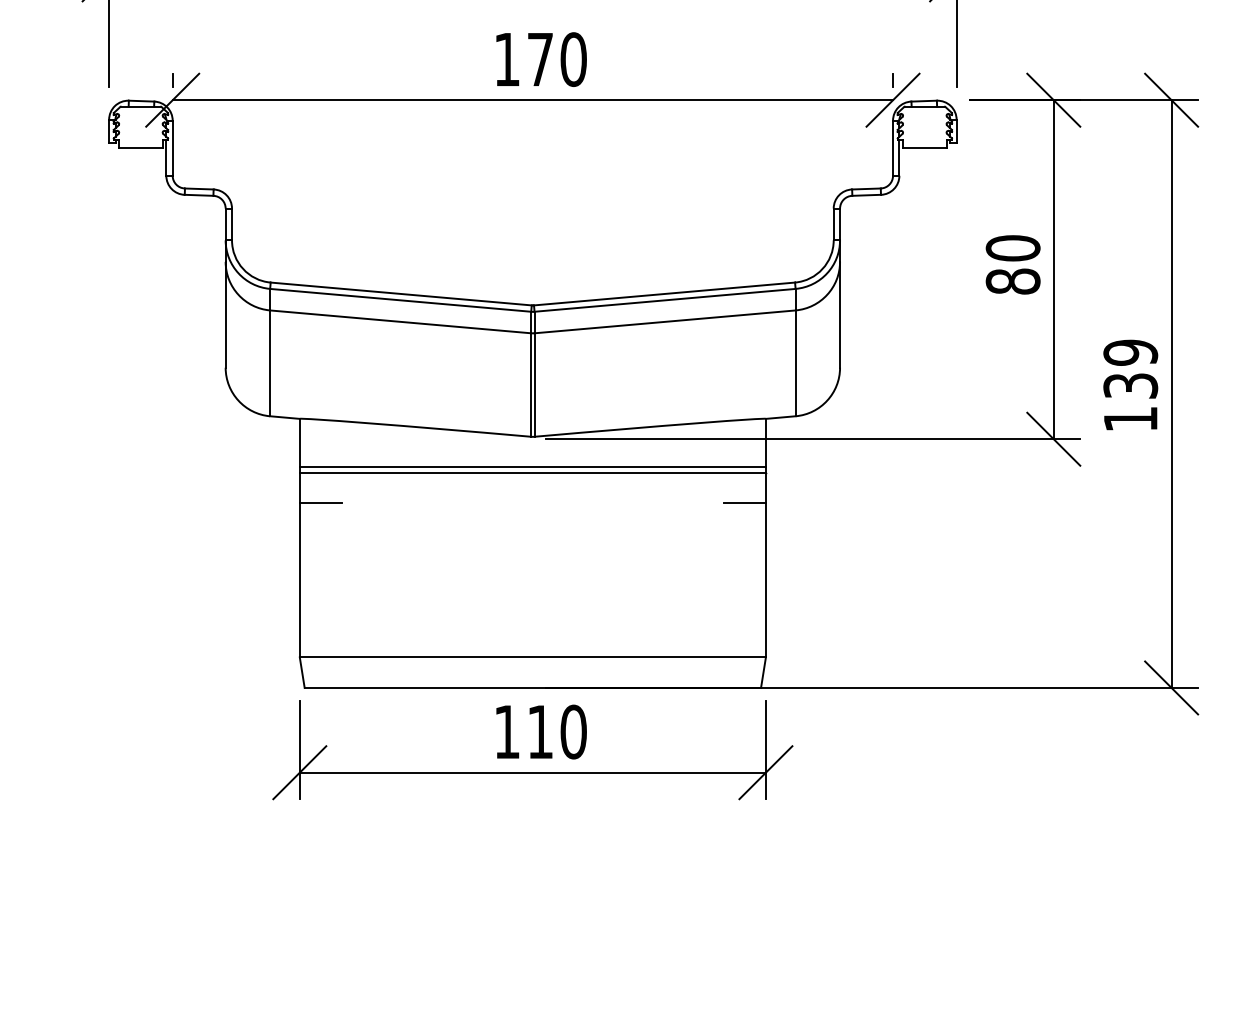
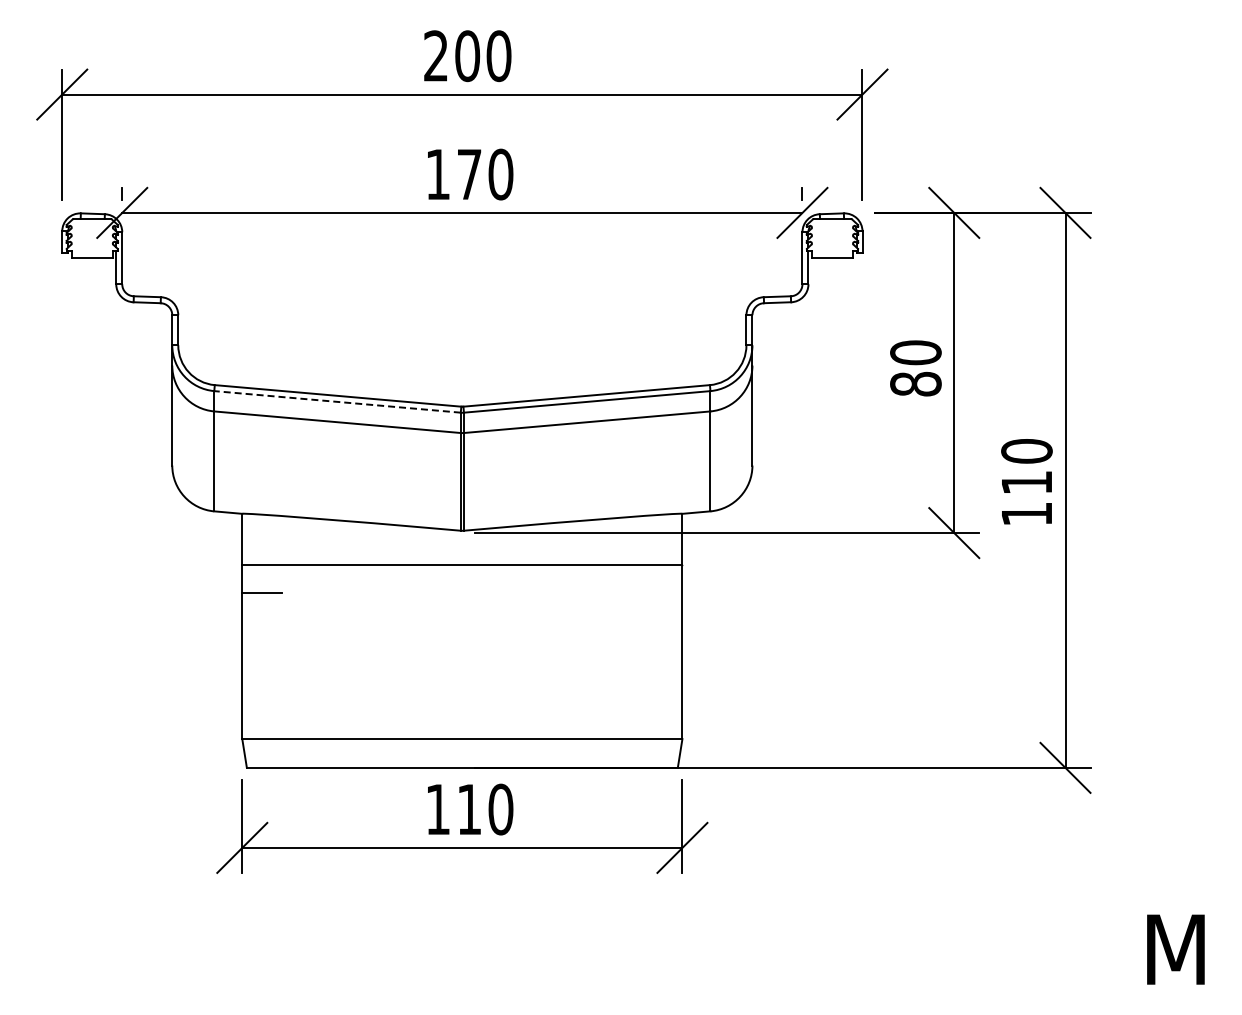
line: (400, 299) -> (337, 401), solid -> dashed
text: (1130, 368) -> (1026, 466), 139 -> 110
line: (533, 467) -> (462, 559), removed
line: (744, 503) -> (662, 593), removed

